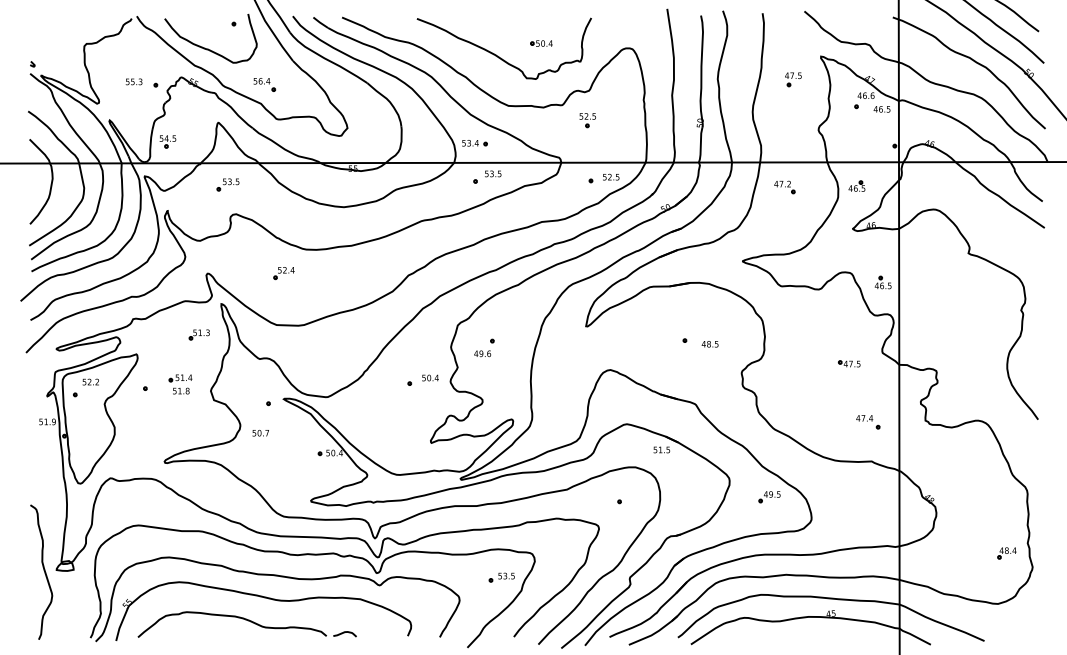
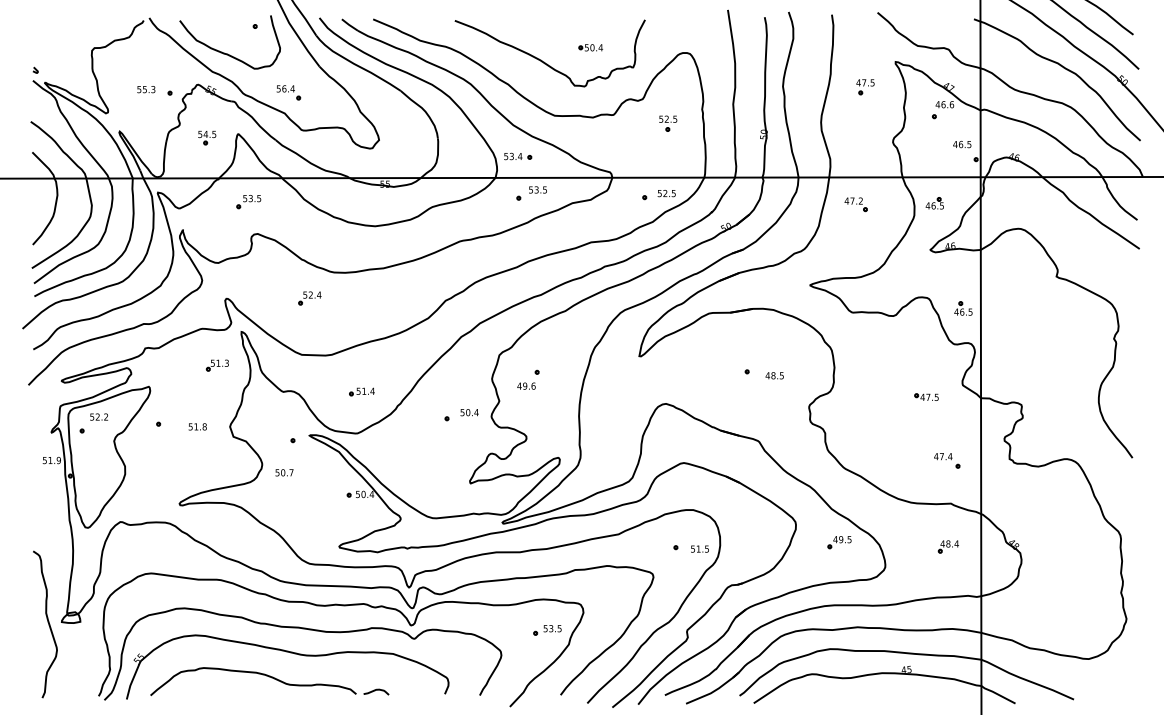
text: (882, 109) -> (962, 144), moved
part: (588, 120) -> (668, 123), moved
part: (168, 141) -> (207, 137), moved
part: (180, 377) -> (361, 391), moved
text: (661, 449) -> (699, 548), moved
part: (1006, 553) -> (947, 546), moved

